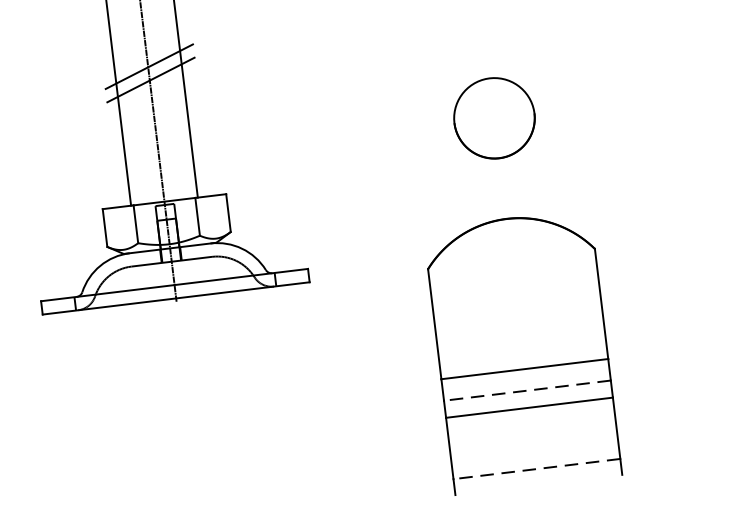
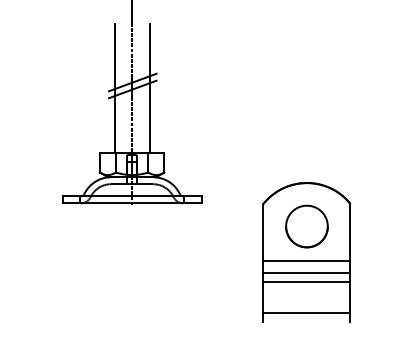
part: (493, 118) -> (306, 226), moved
line: (526, 390) -> (306, 272), dashed -> solid
line: (536, 469) -> (306, 313), dashed -> solid

